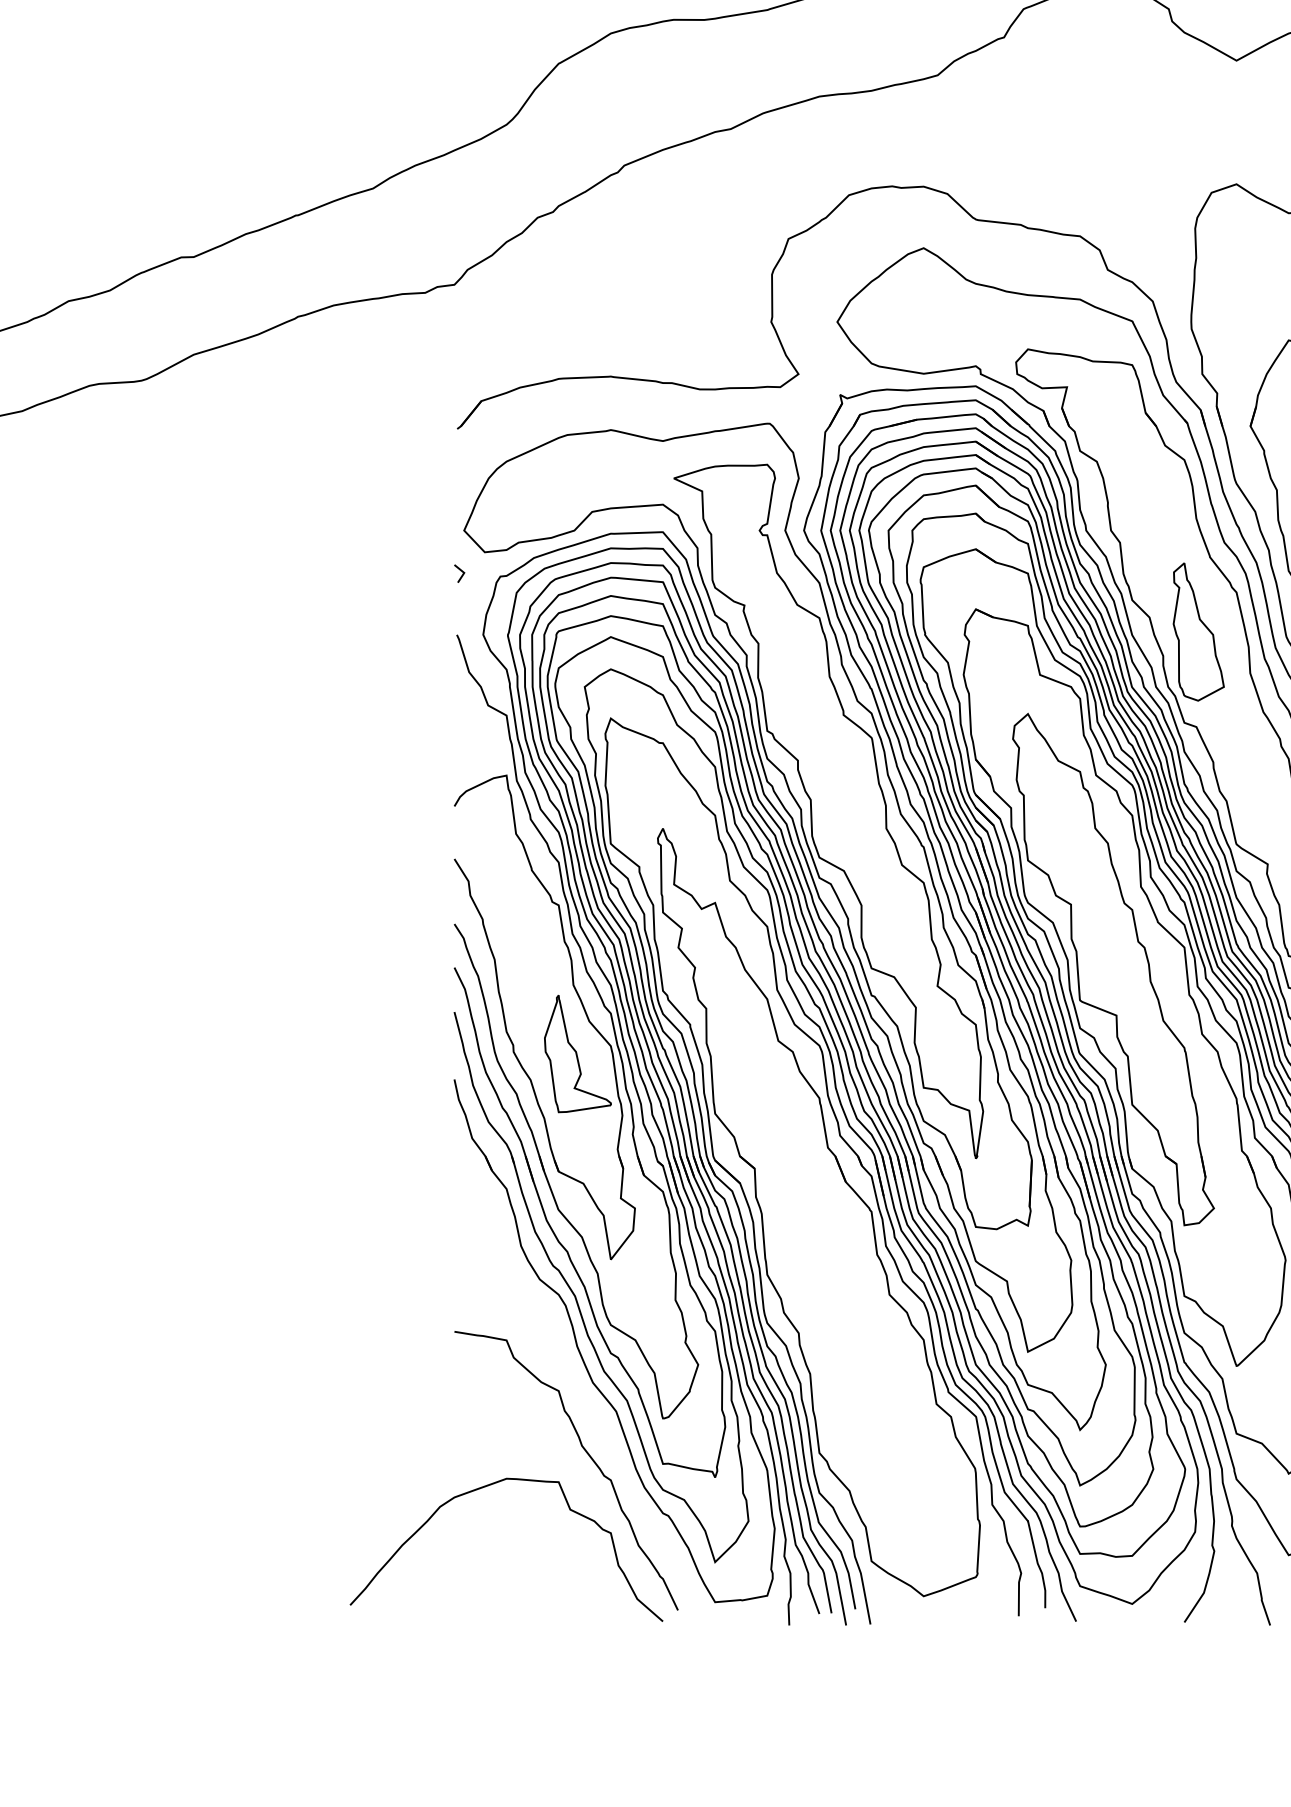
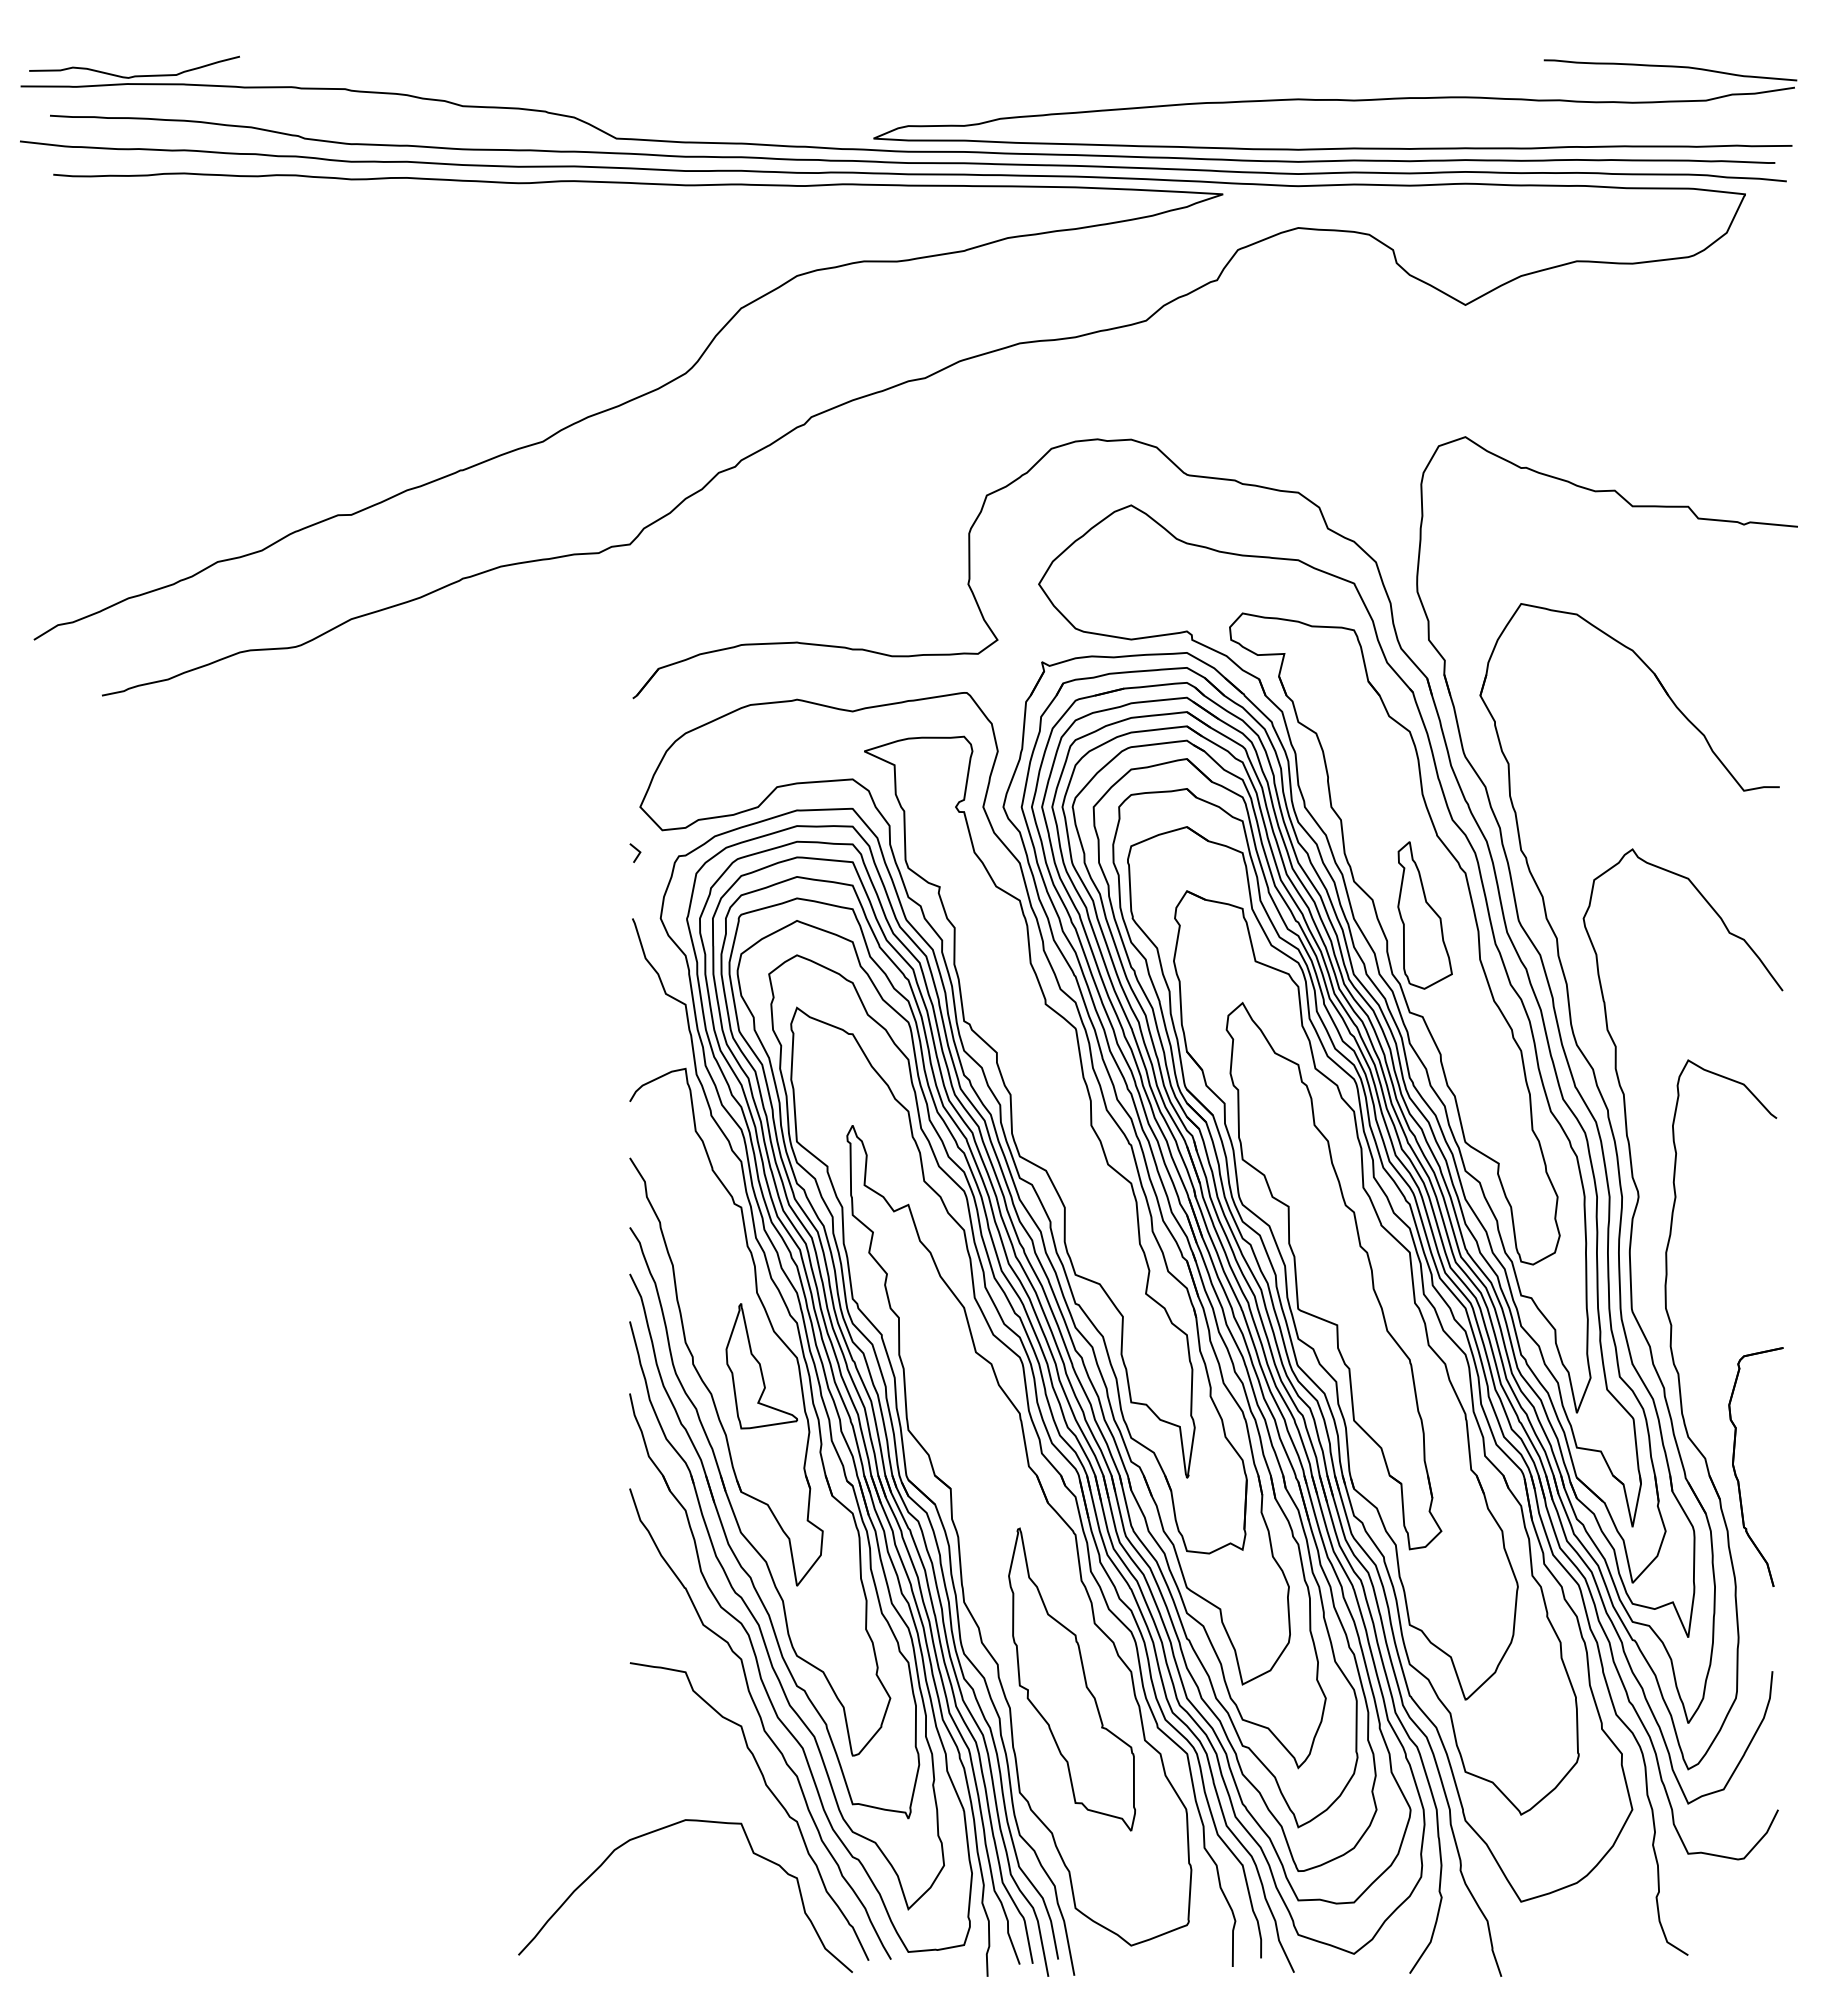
part: (867, 1347) -> (1071, 1679), added
curve: (577, 1388) -> (761, 1723), added

